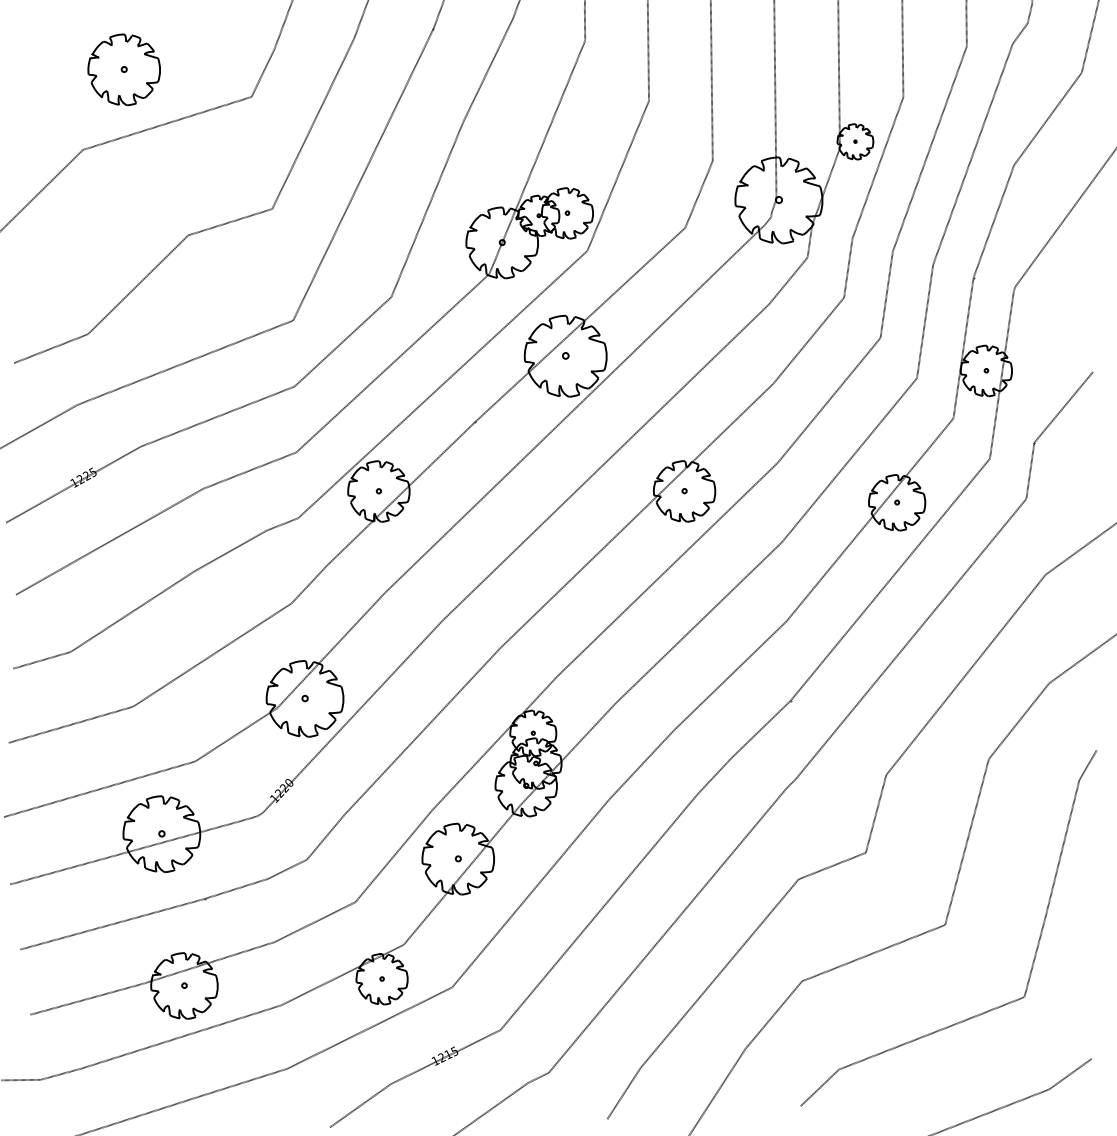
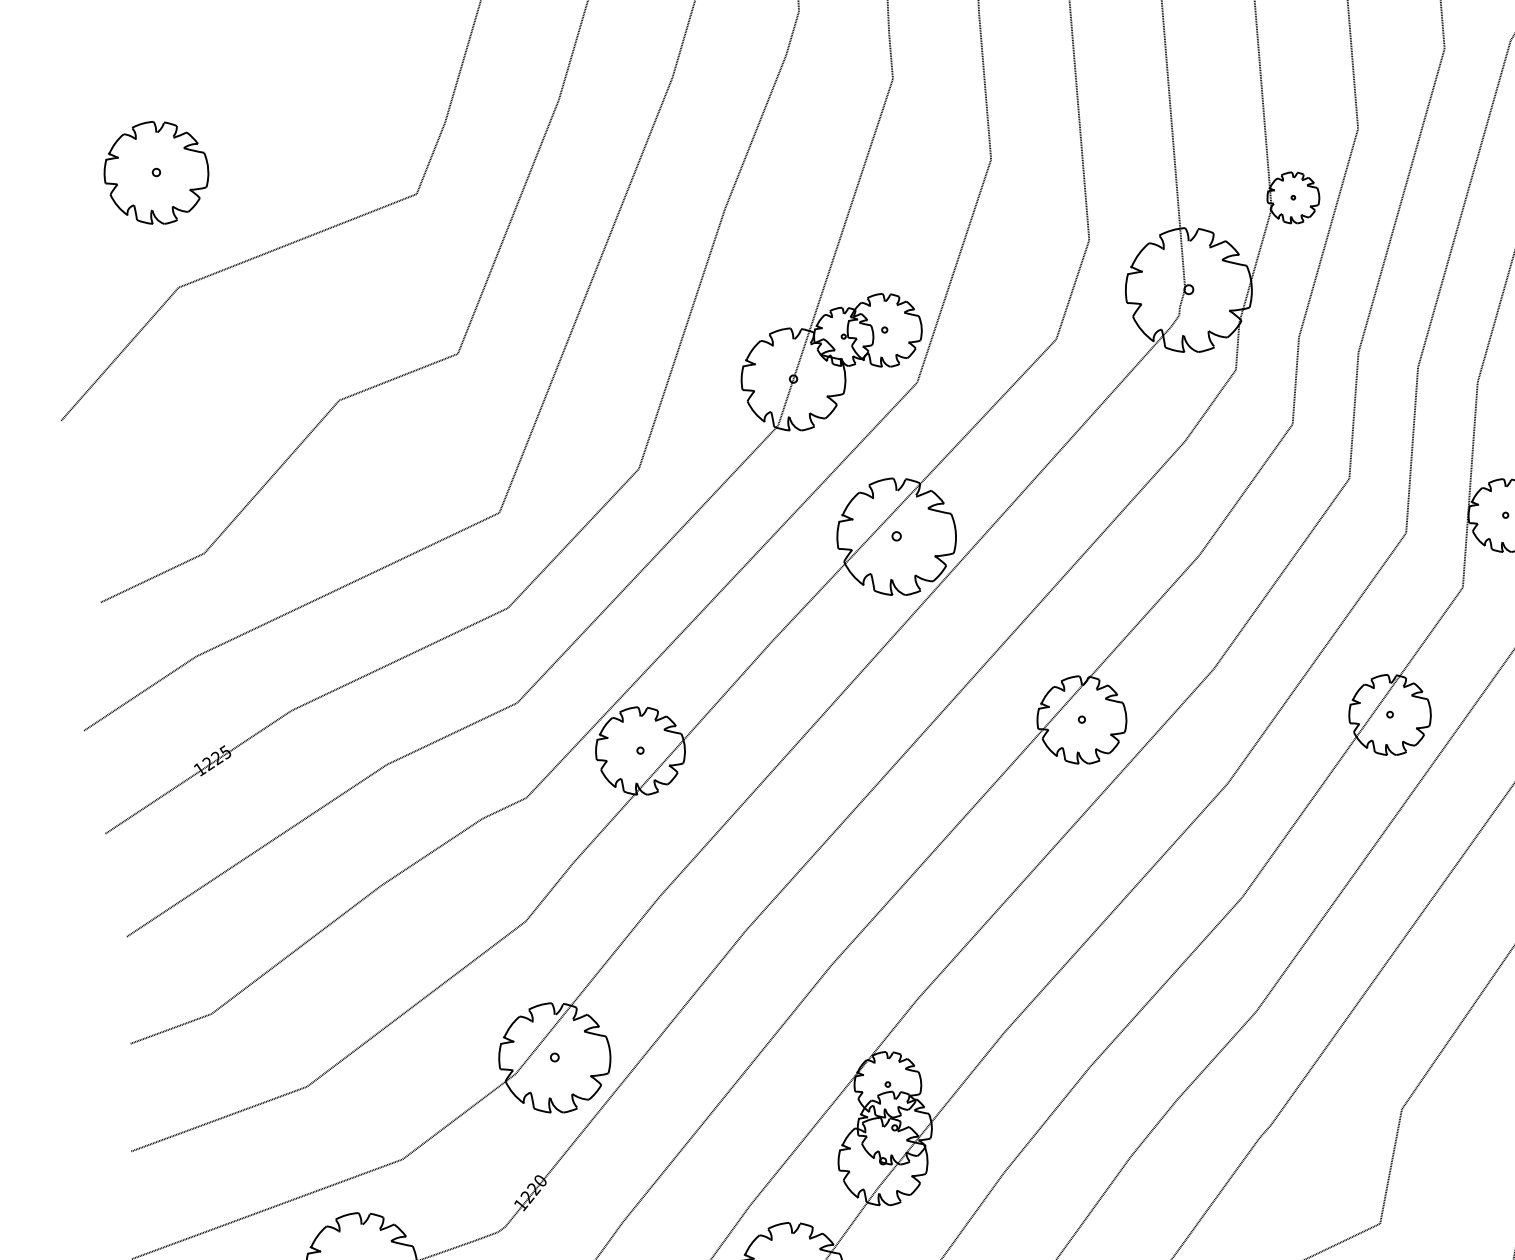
part: (123, 69) -> (155, 172), moved

